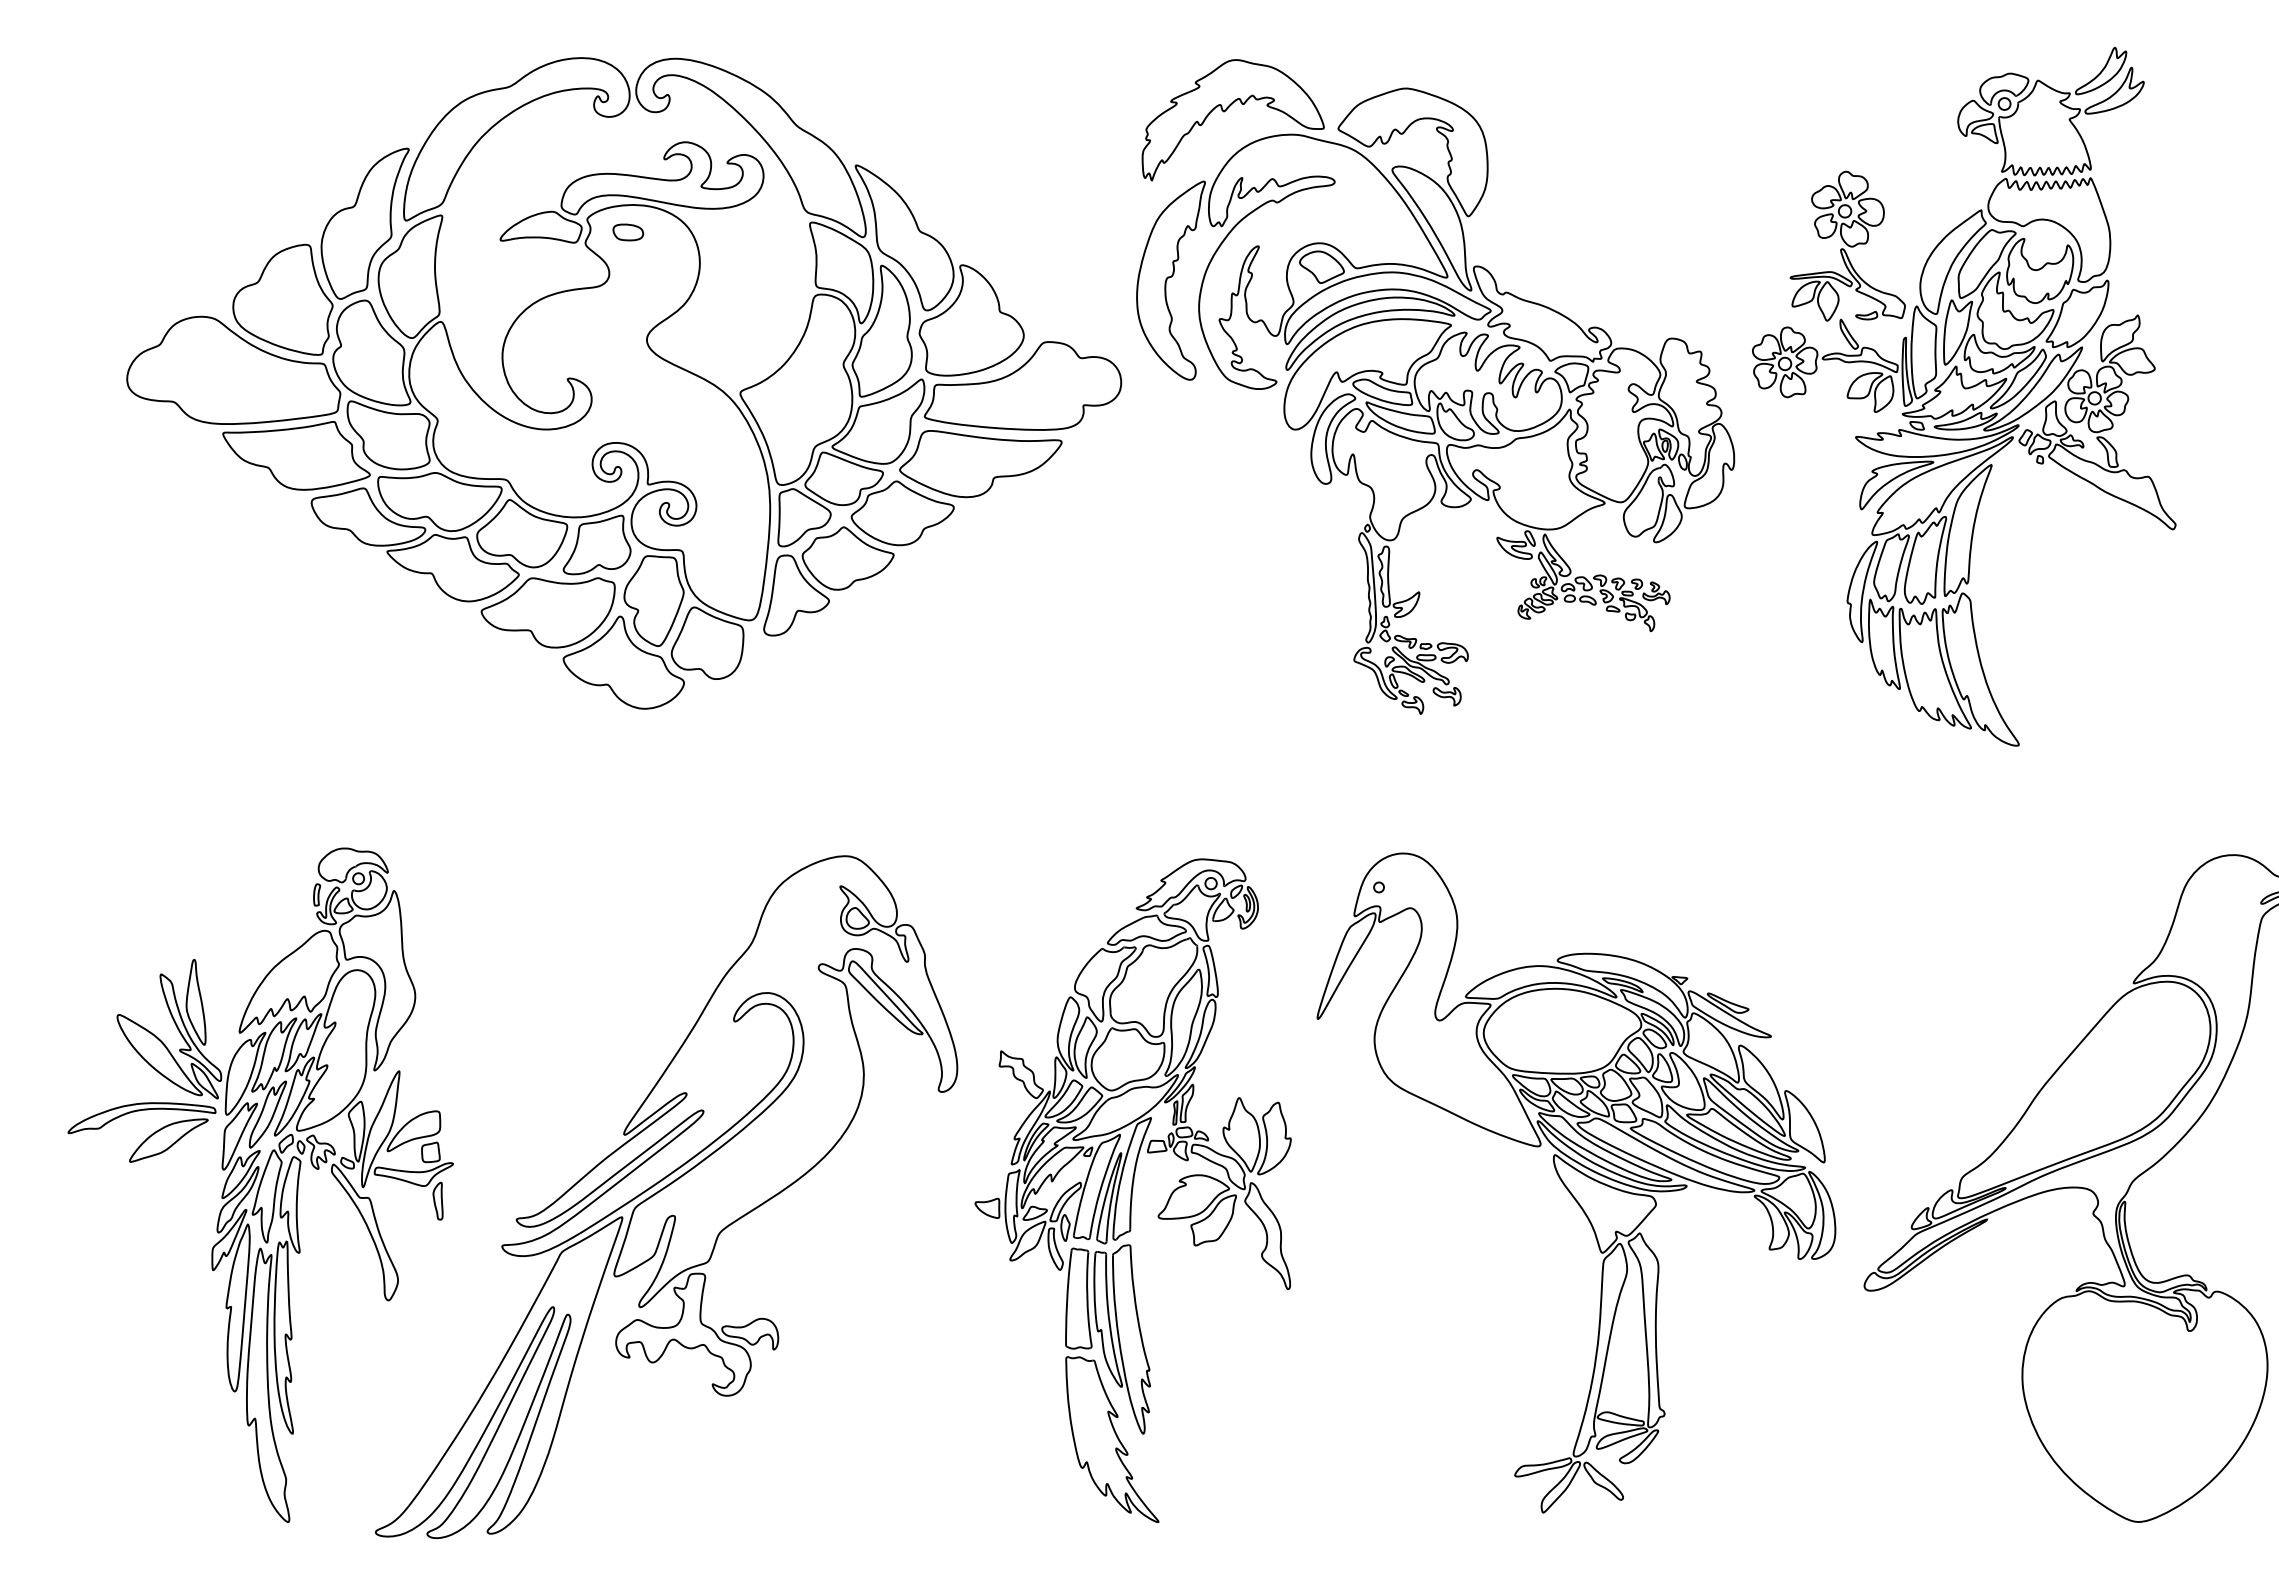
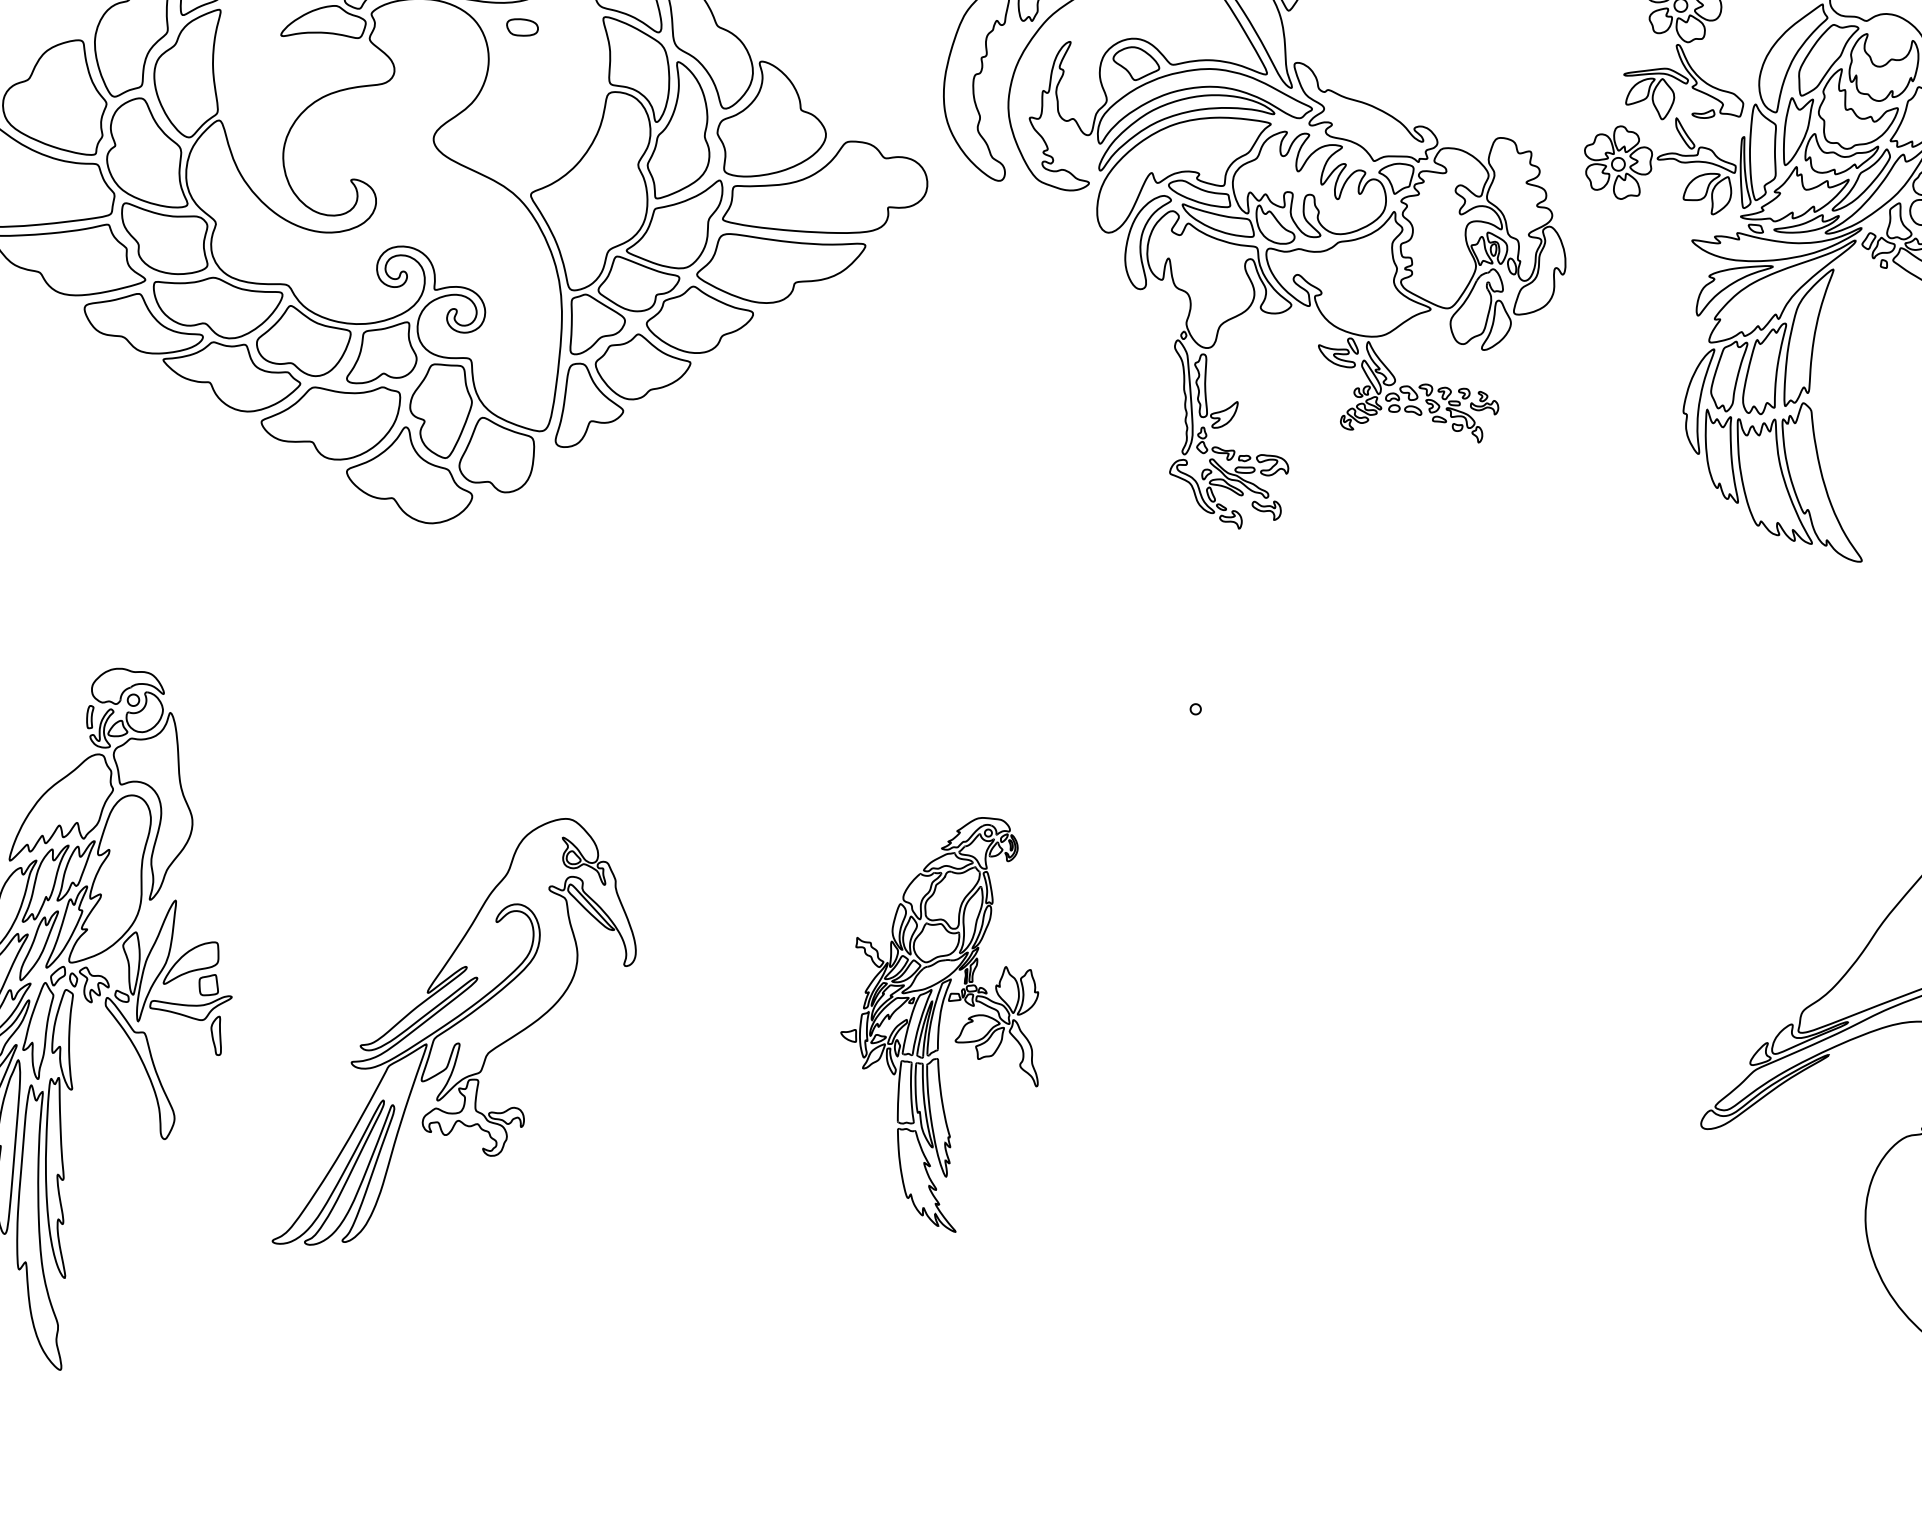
part: (628, 232) -> (522, 27), moved
part: (1576, 1182) -> (1401, 1016), removed
part: (1132, 1190) -> (939, 1024), size x0.6
part: (666, 1197) -> (454, 1032), size x0.6

